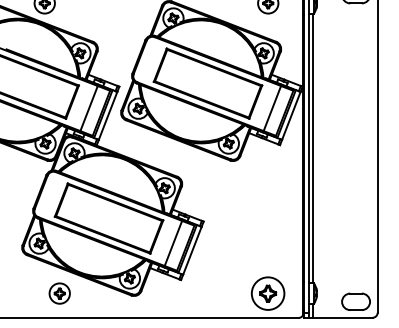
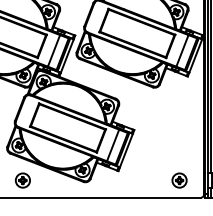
part: (59, 293) -> (22, 180), moved
part: (268, 293) -> (179, 180), size x0.62

